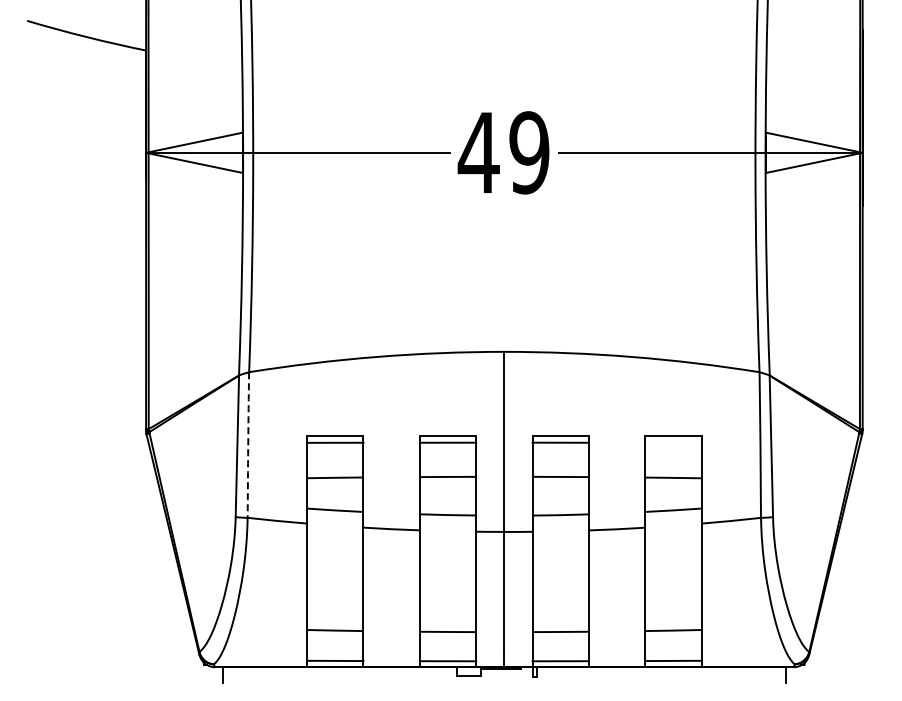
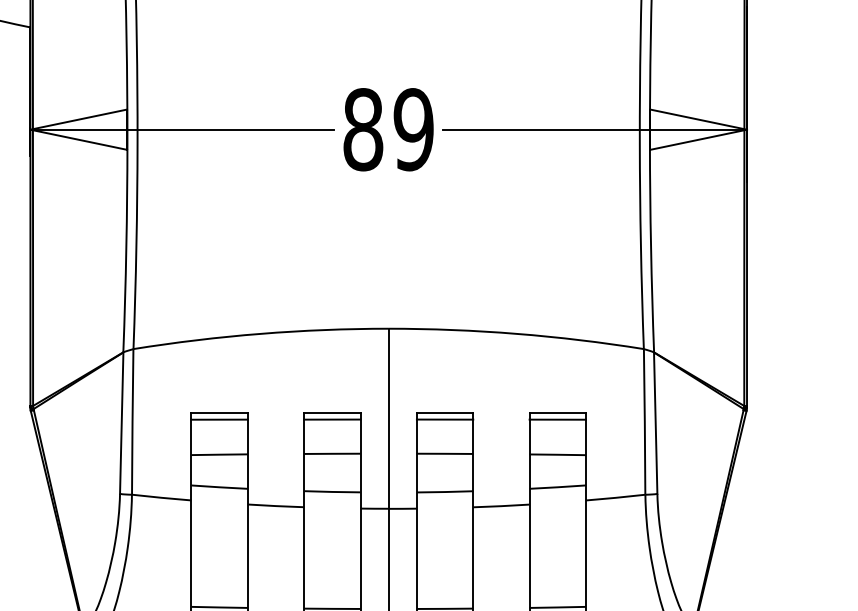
text: (478, 152) -> (362, 129), 49 -> 89
line: (673, 442) -> (557, 419), added
arc: (248, 445) -> (132, 422), dashed -> solid

